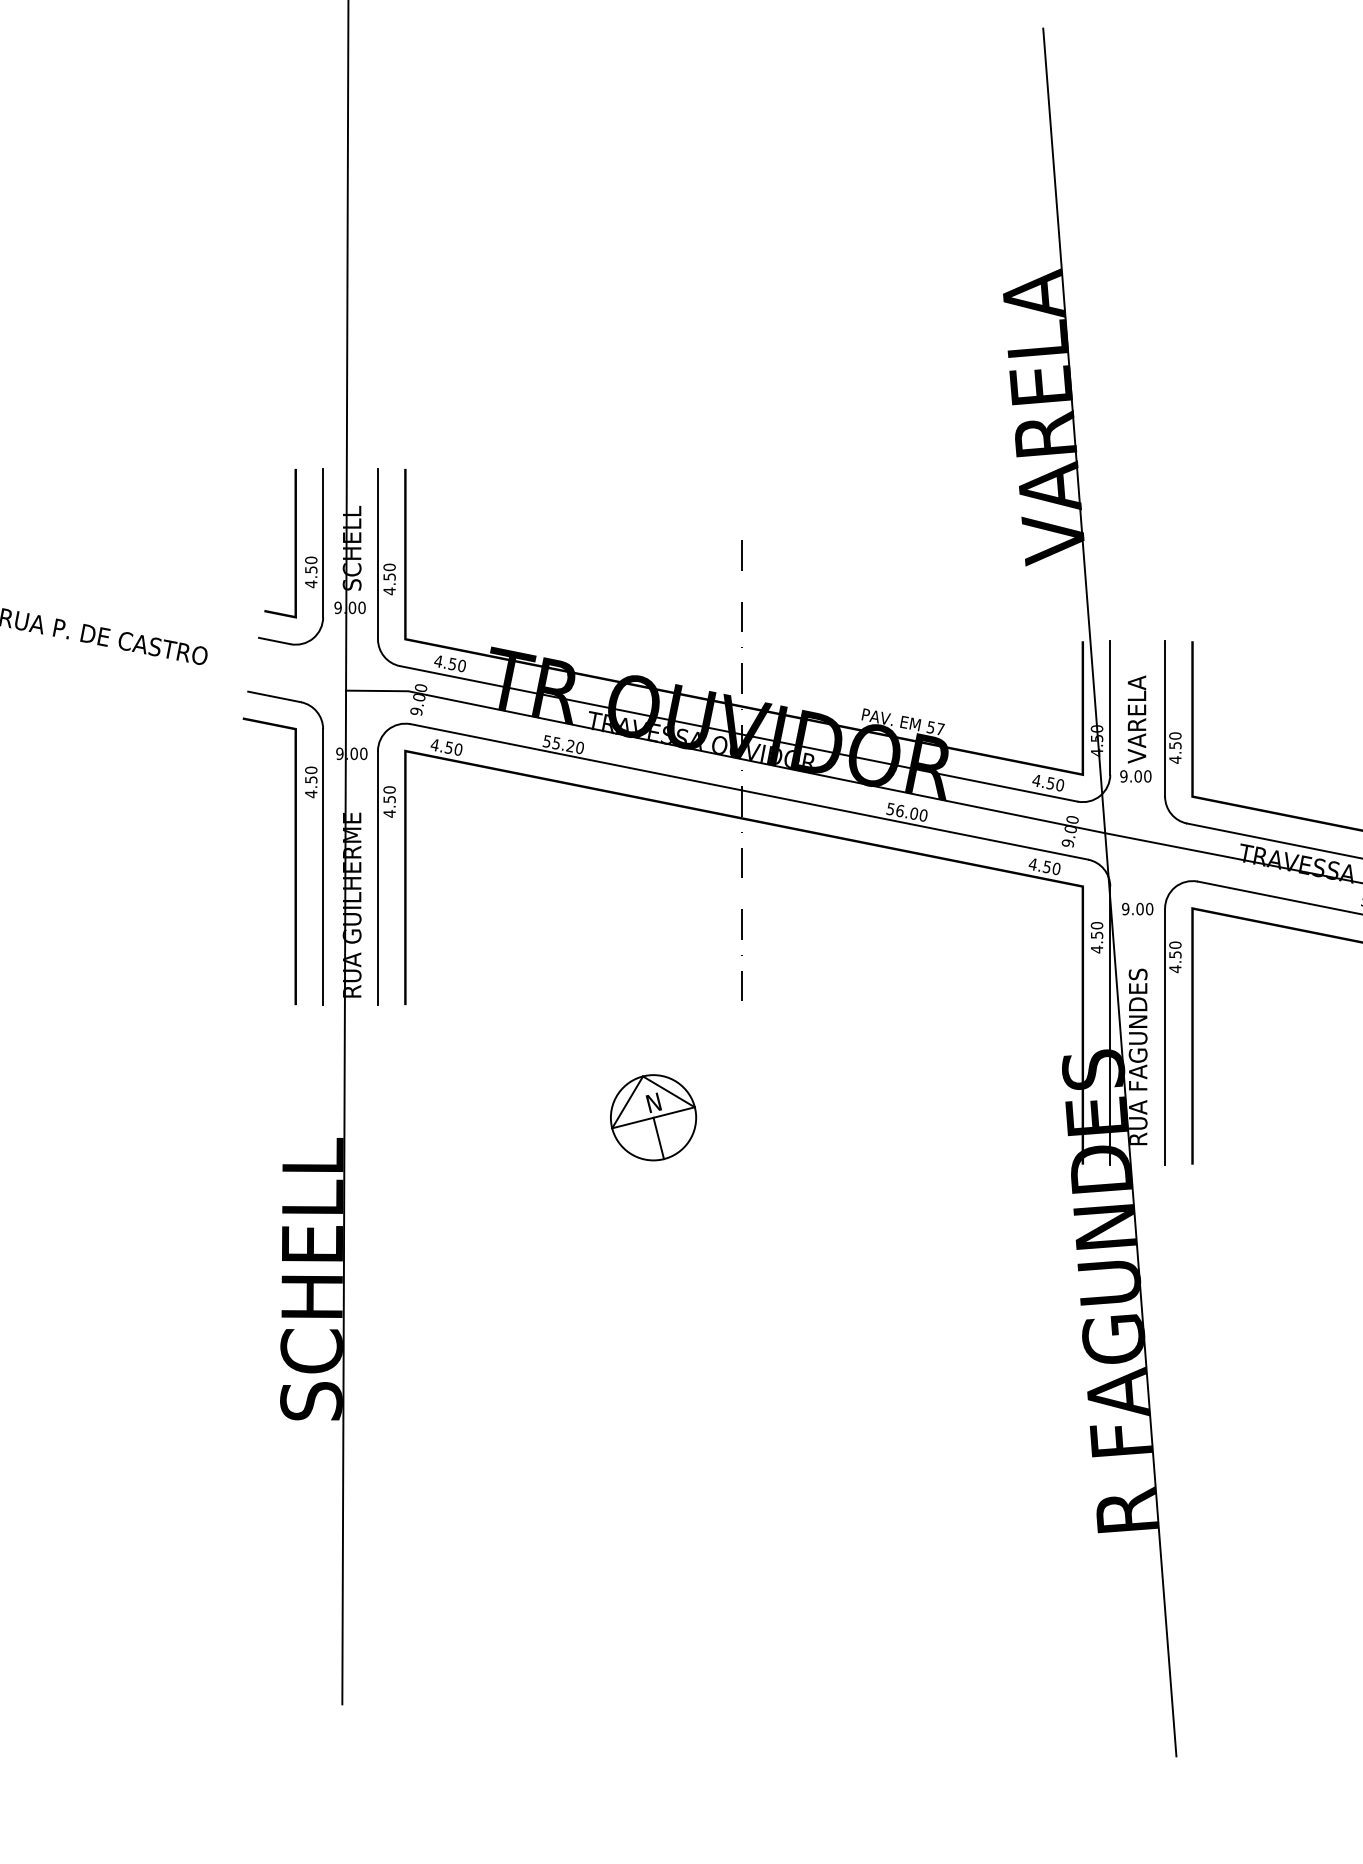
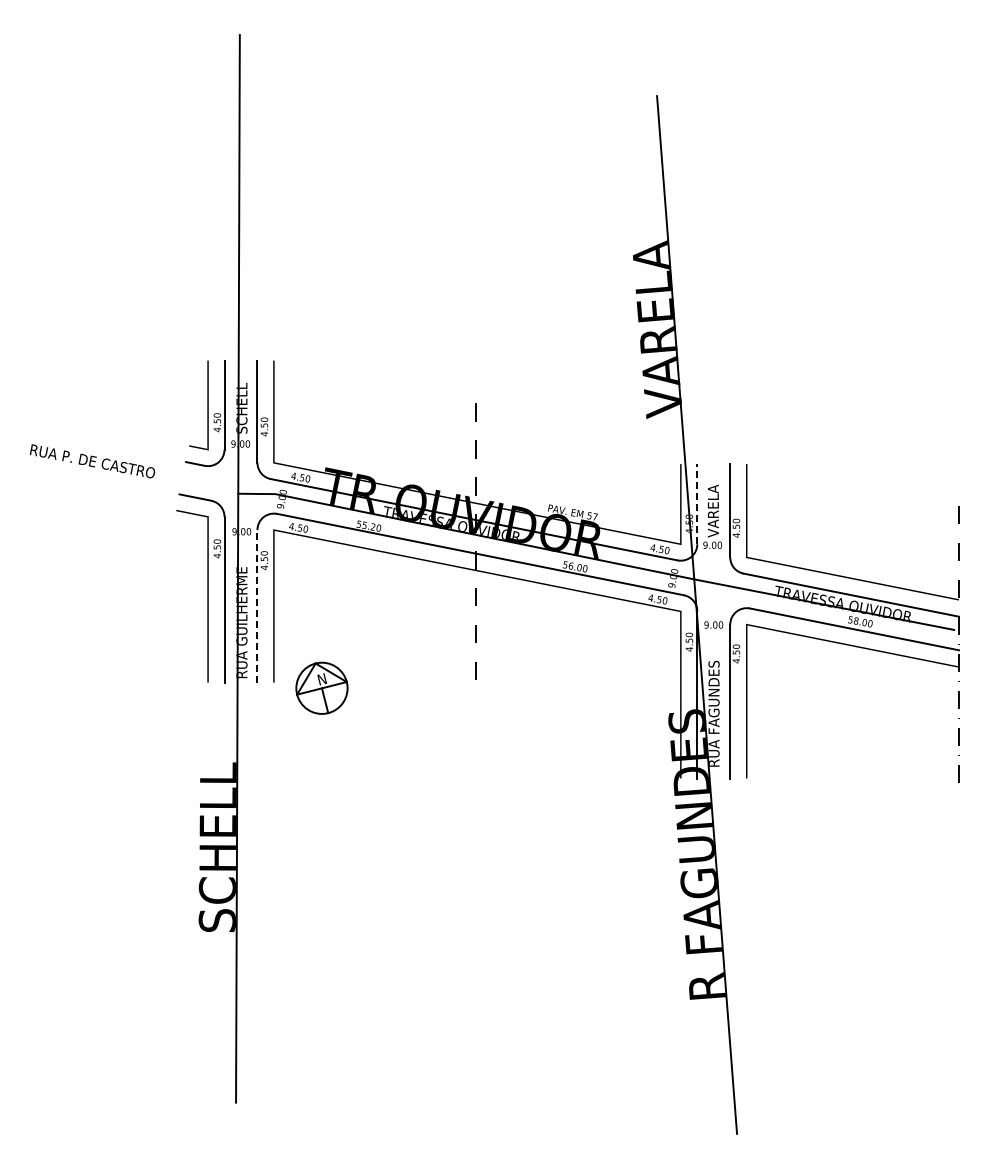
line: (1110, 706) -> (697, 503), solid -> dashed
line: (378, 876) -> (257, 605), solid -> dashed
part: (652, 1116) -> (321, 687), moved

